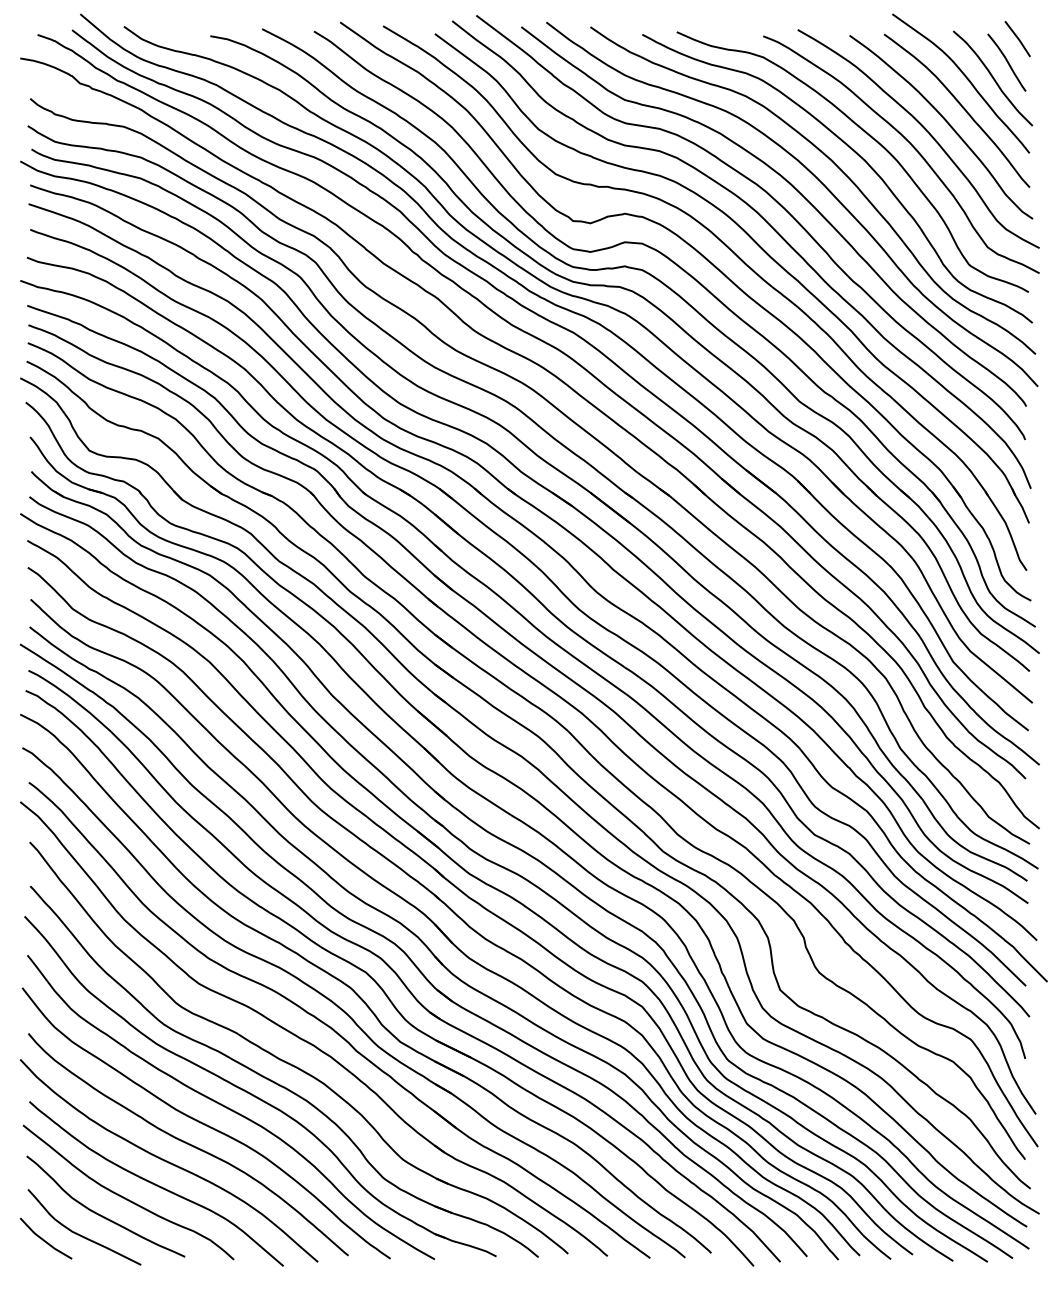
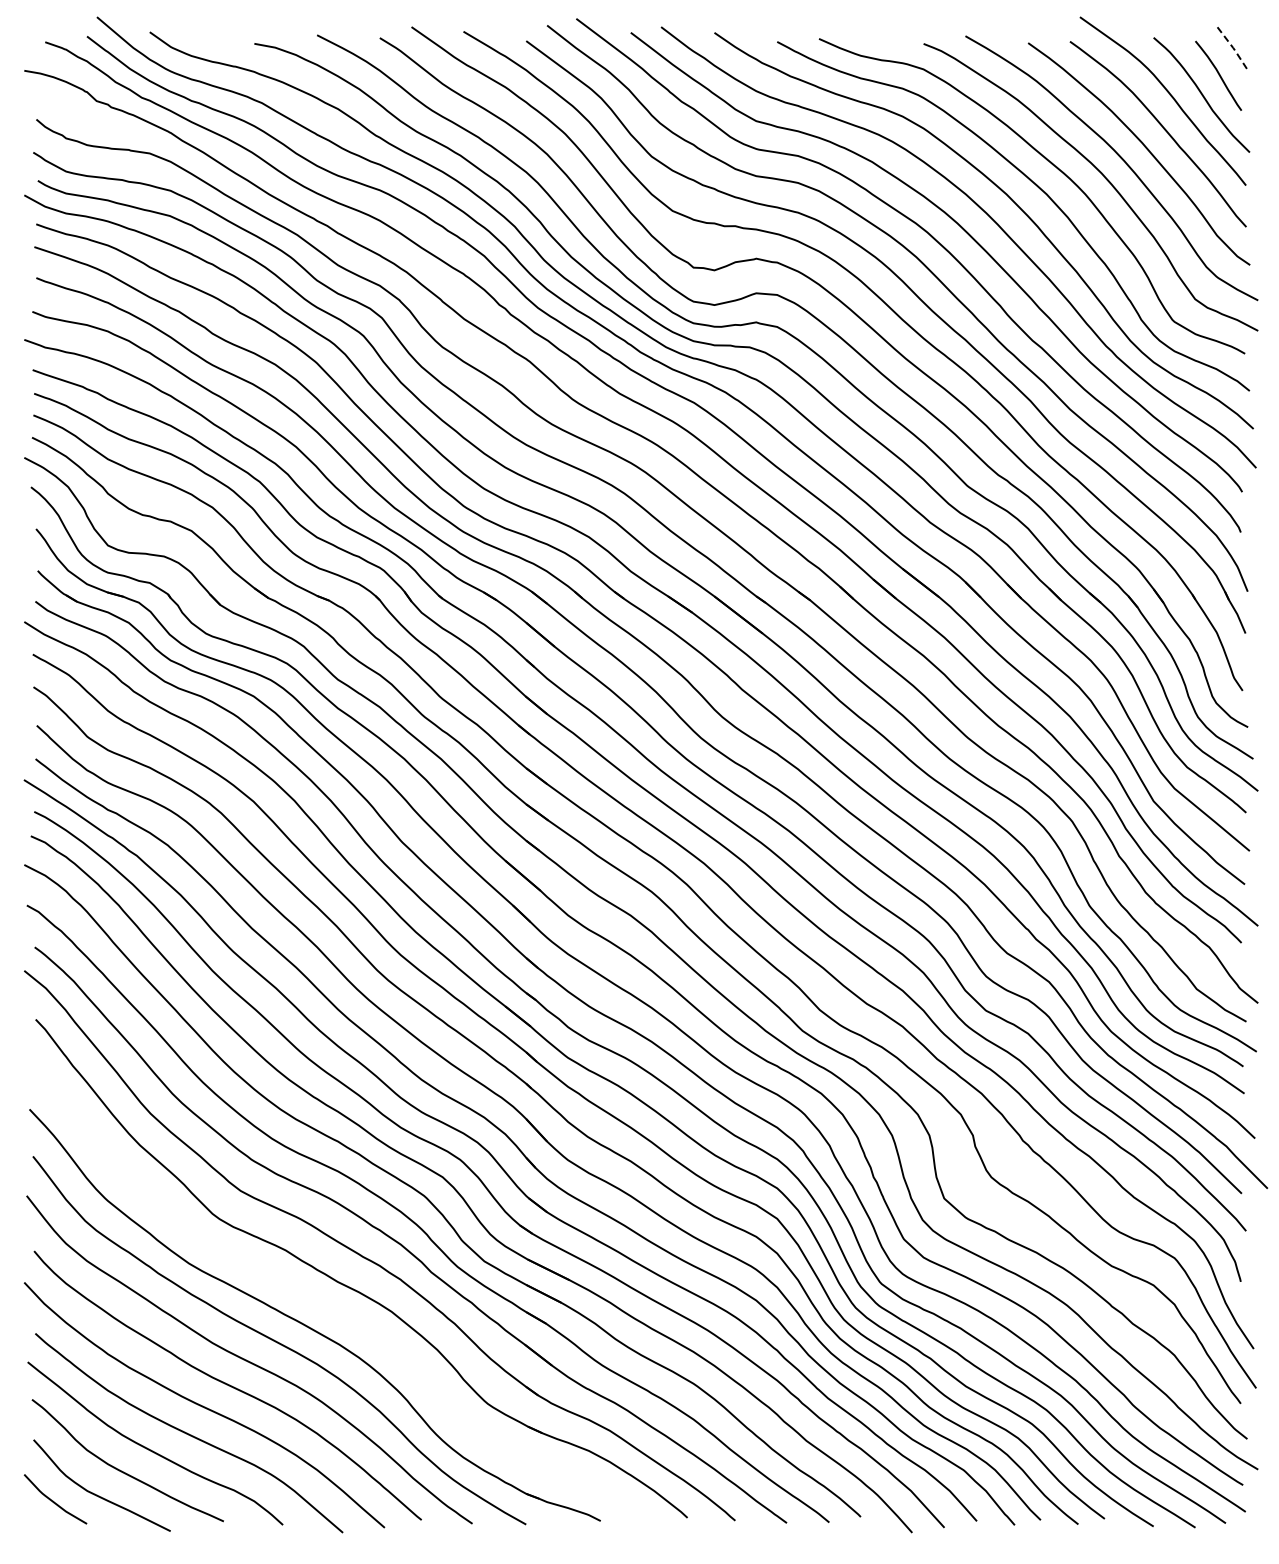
line: (1019, 39) -> (1233, 47), solid -> dashed
part: (278, 1083) -> (336, 1311), removed

